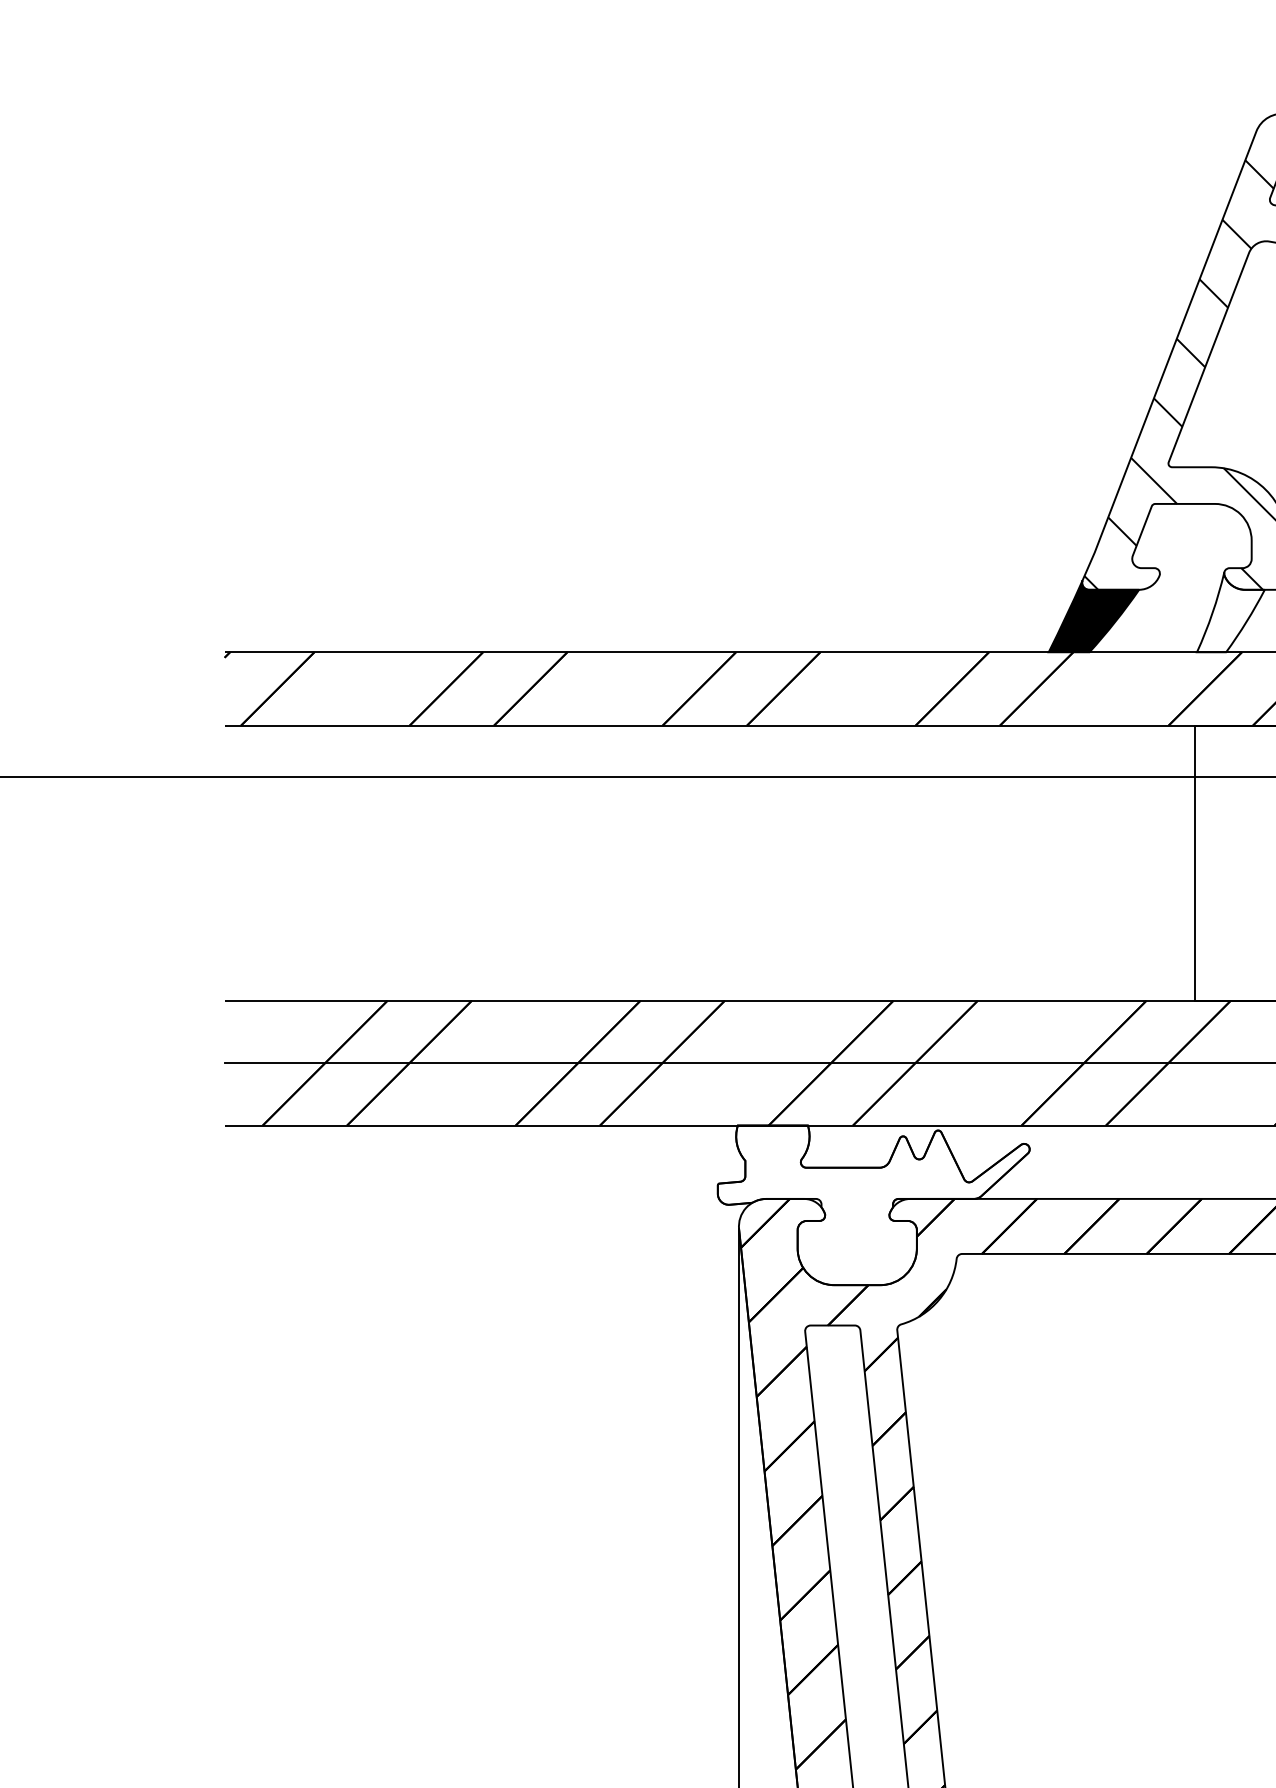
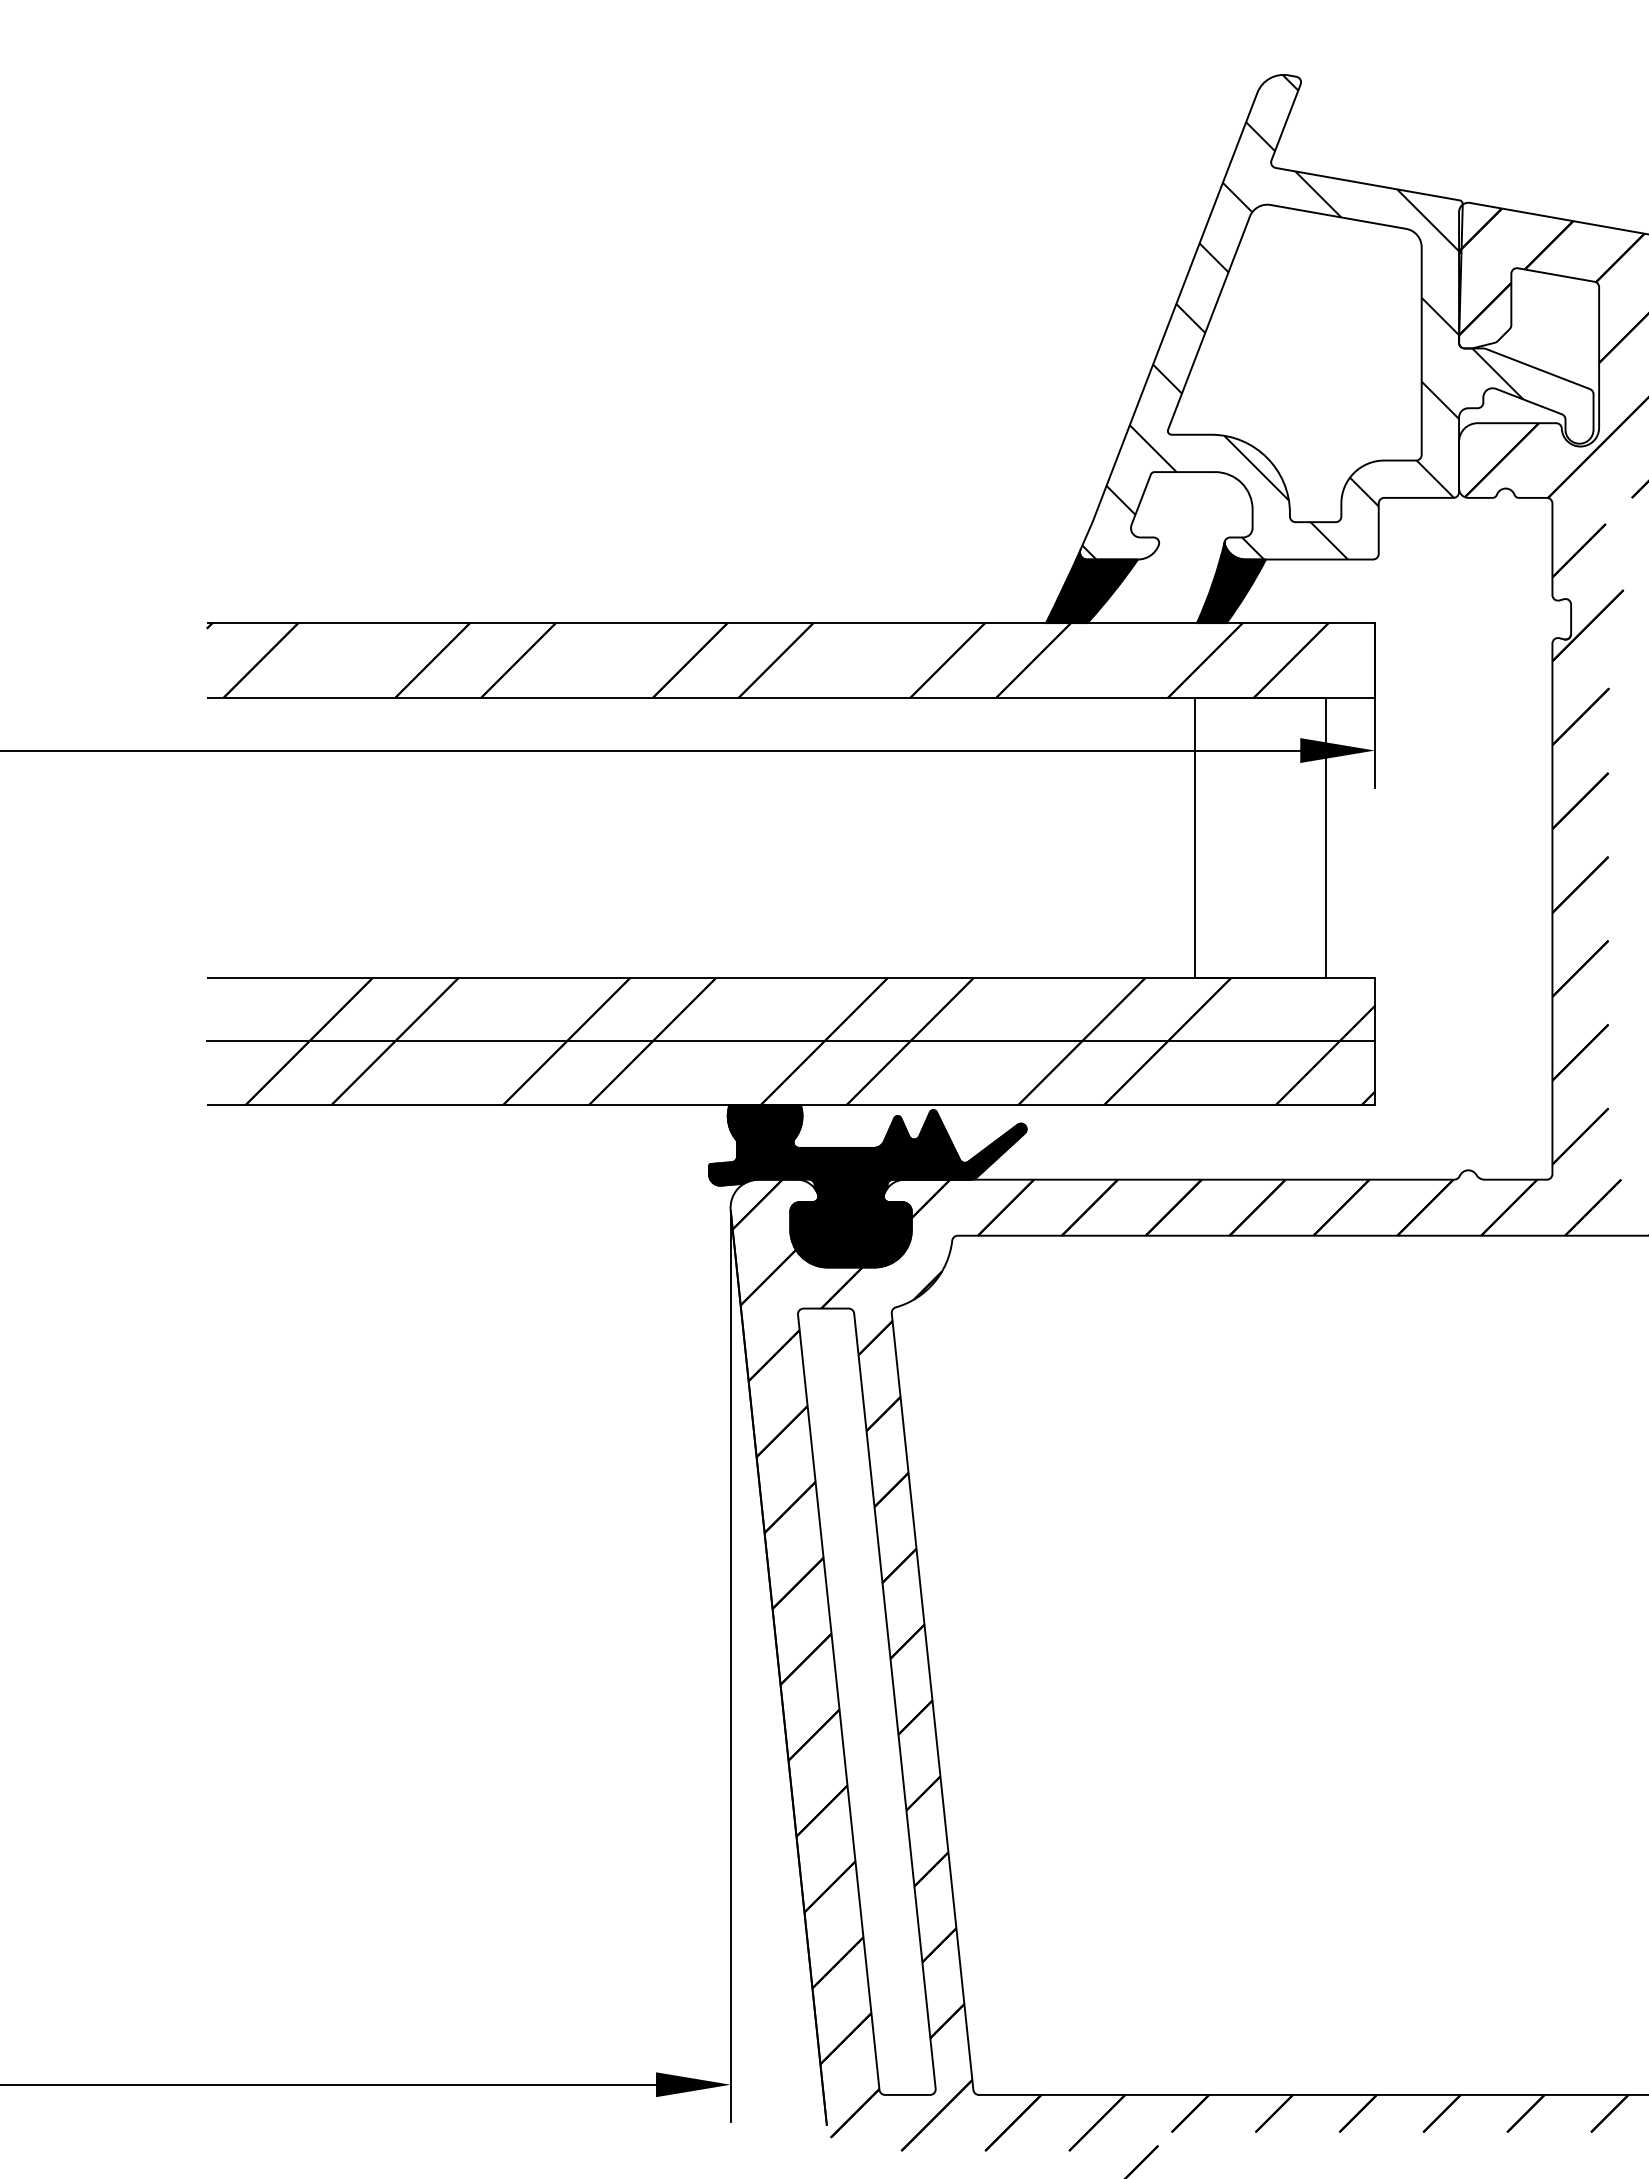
fill: (1229, 612) -> (1230, 582), added
fill: (873, 1204) -> (867, 1185), added

